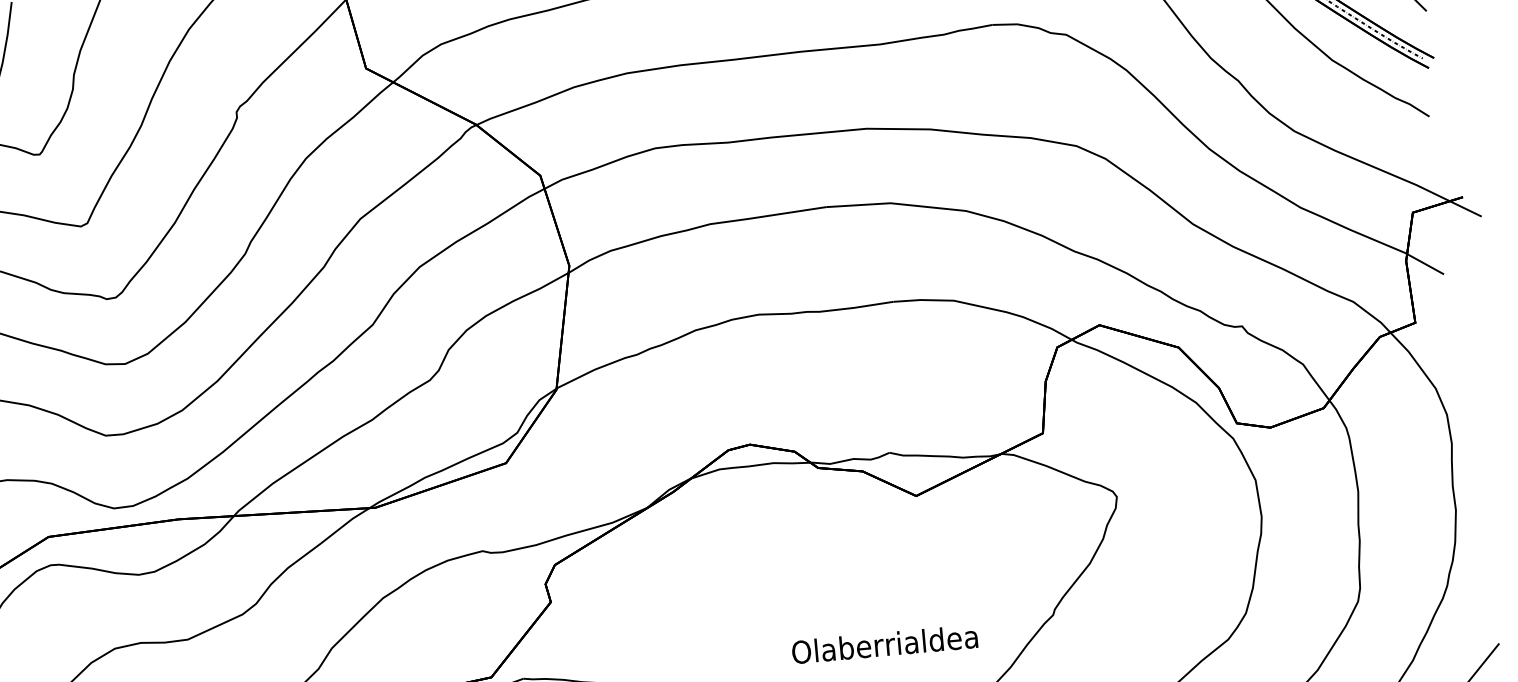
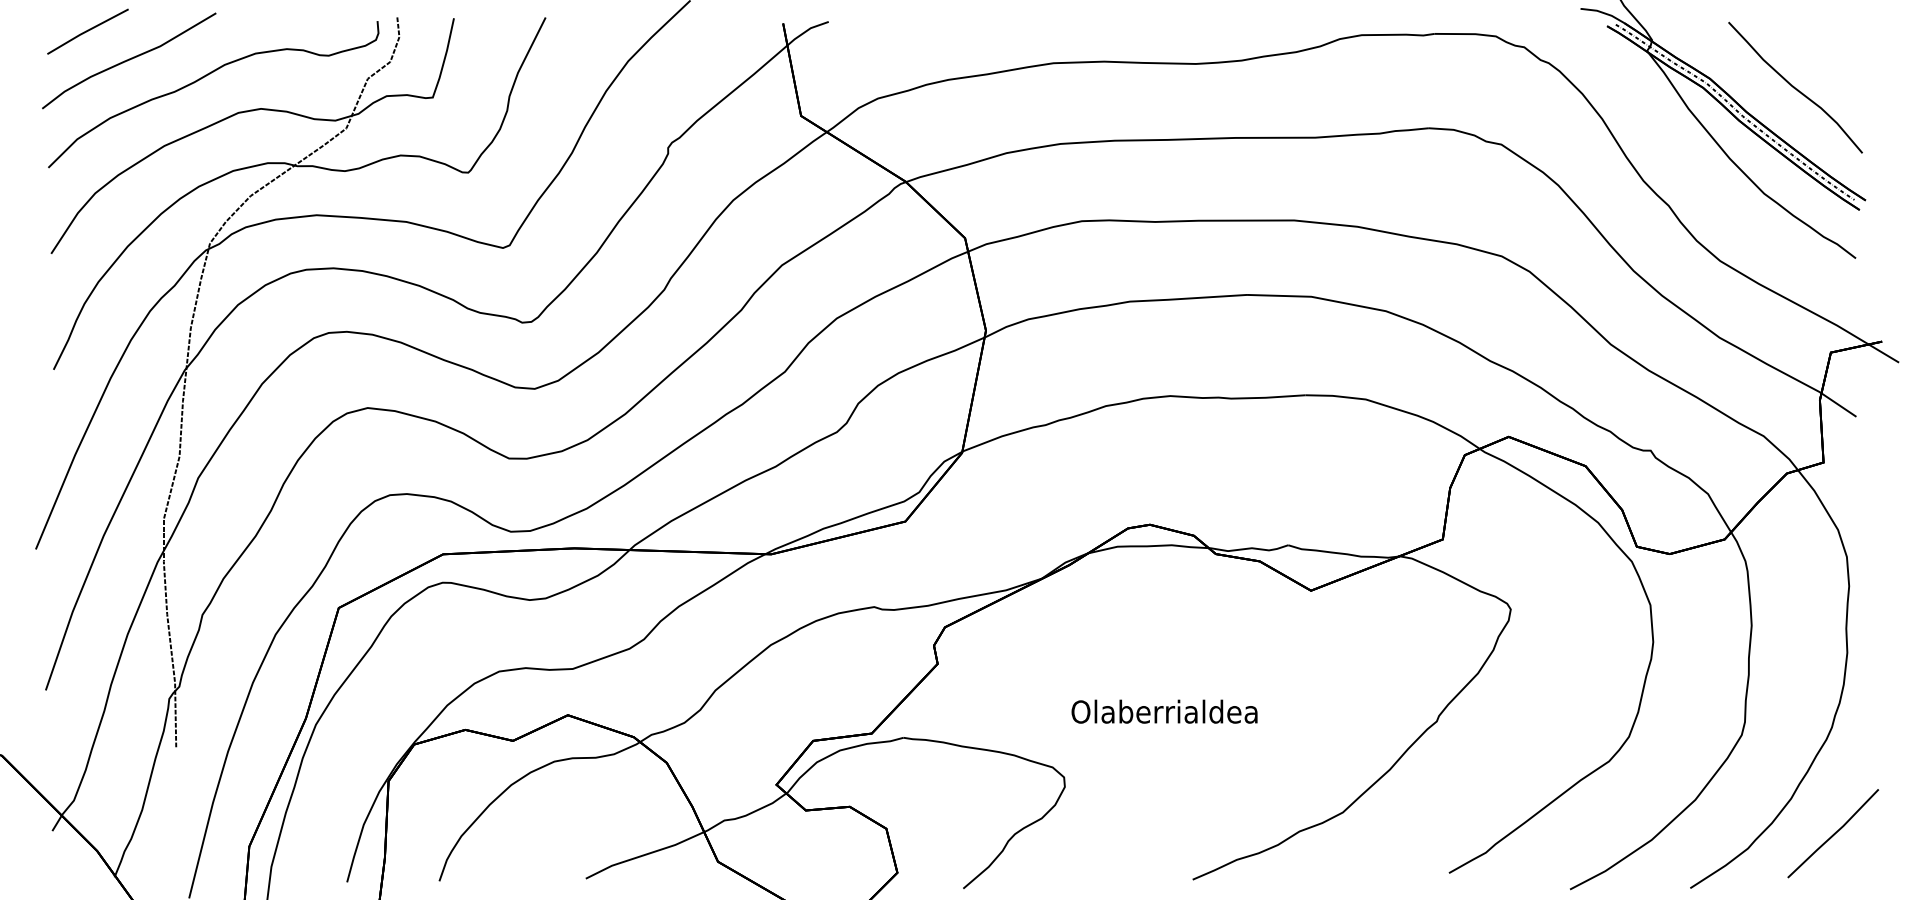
text: (884, 644) -> (1164, 711), moved

